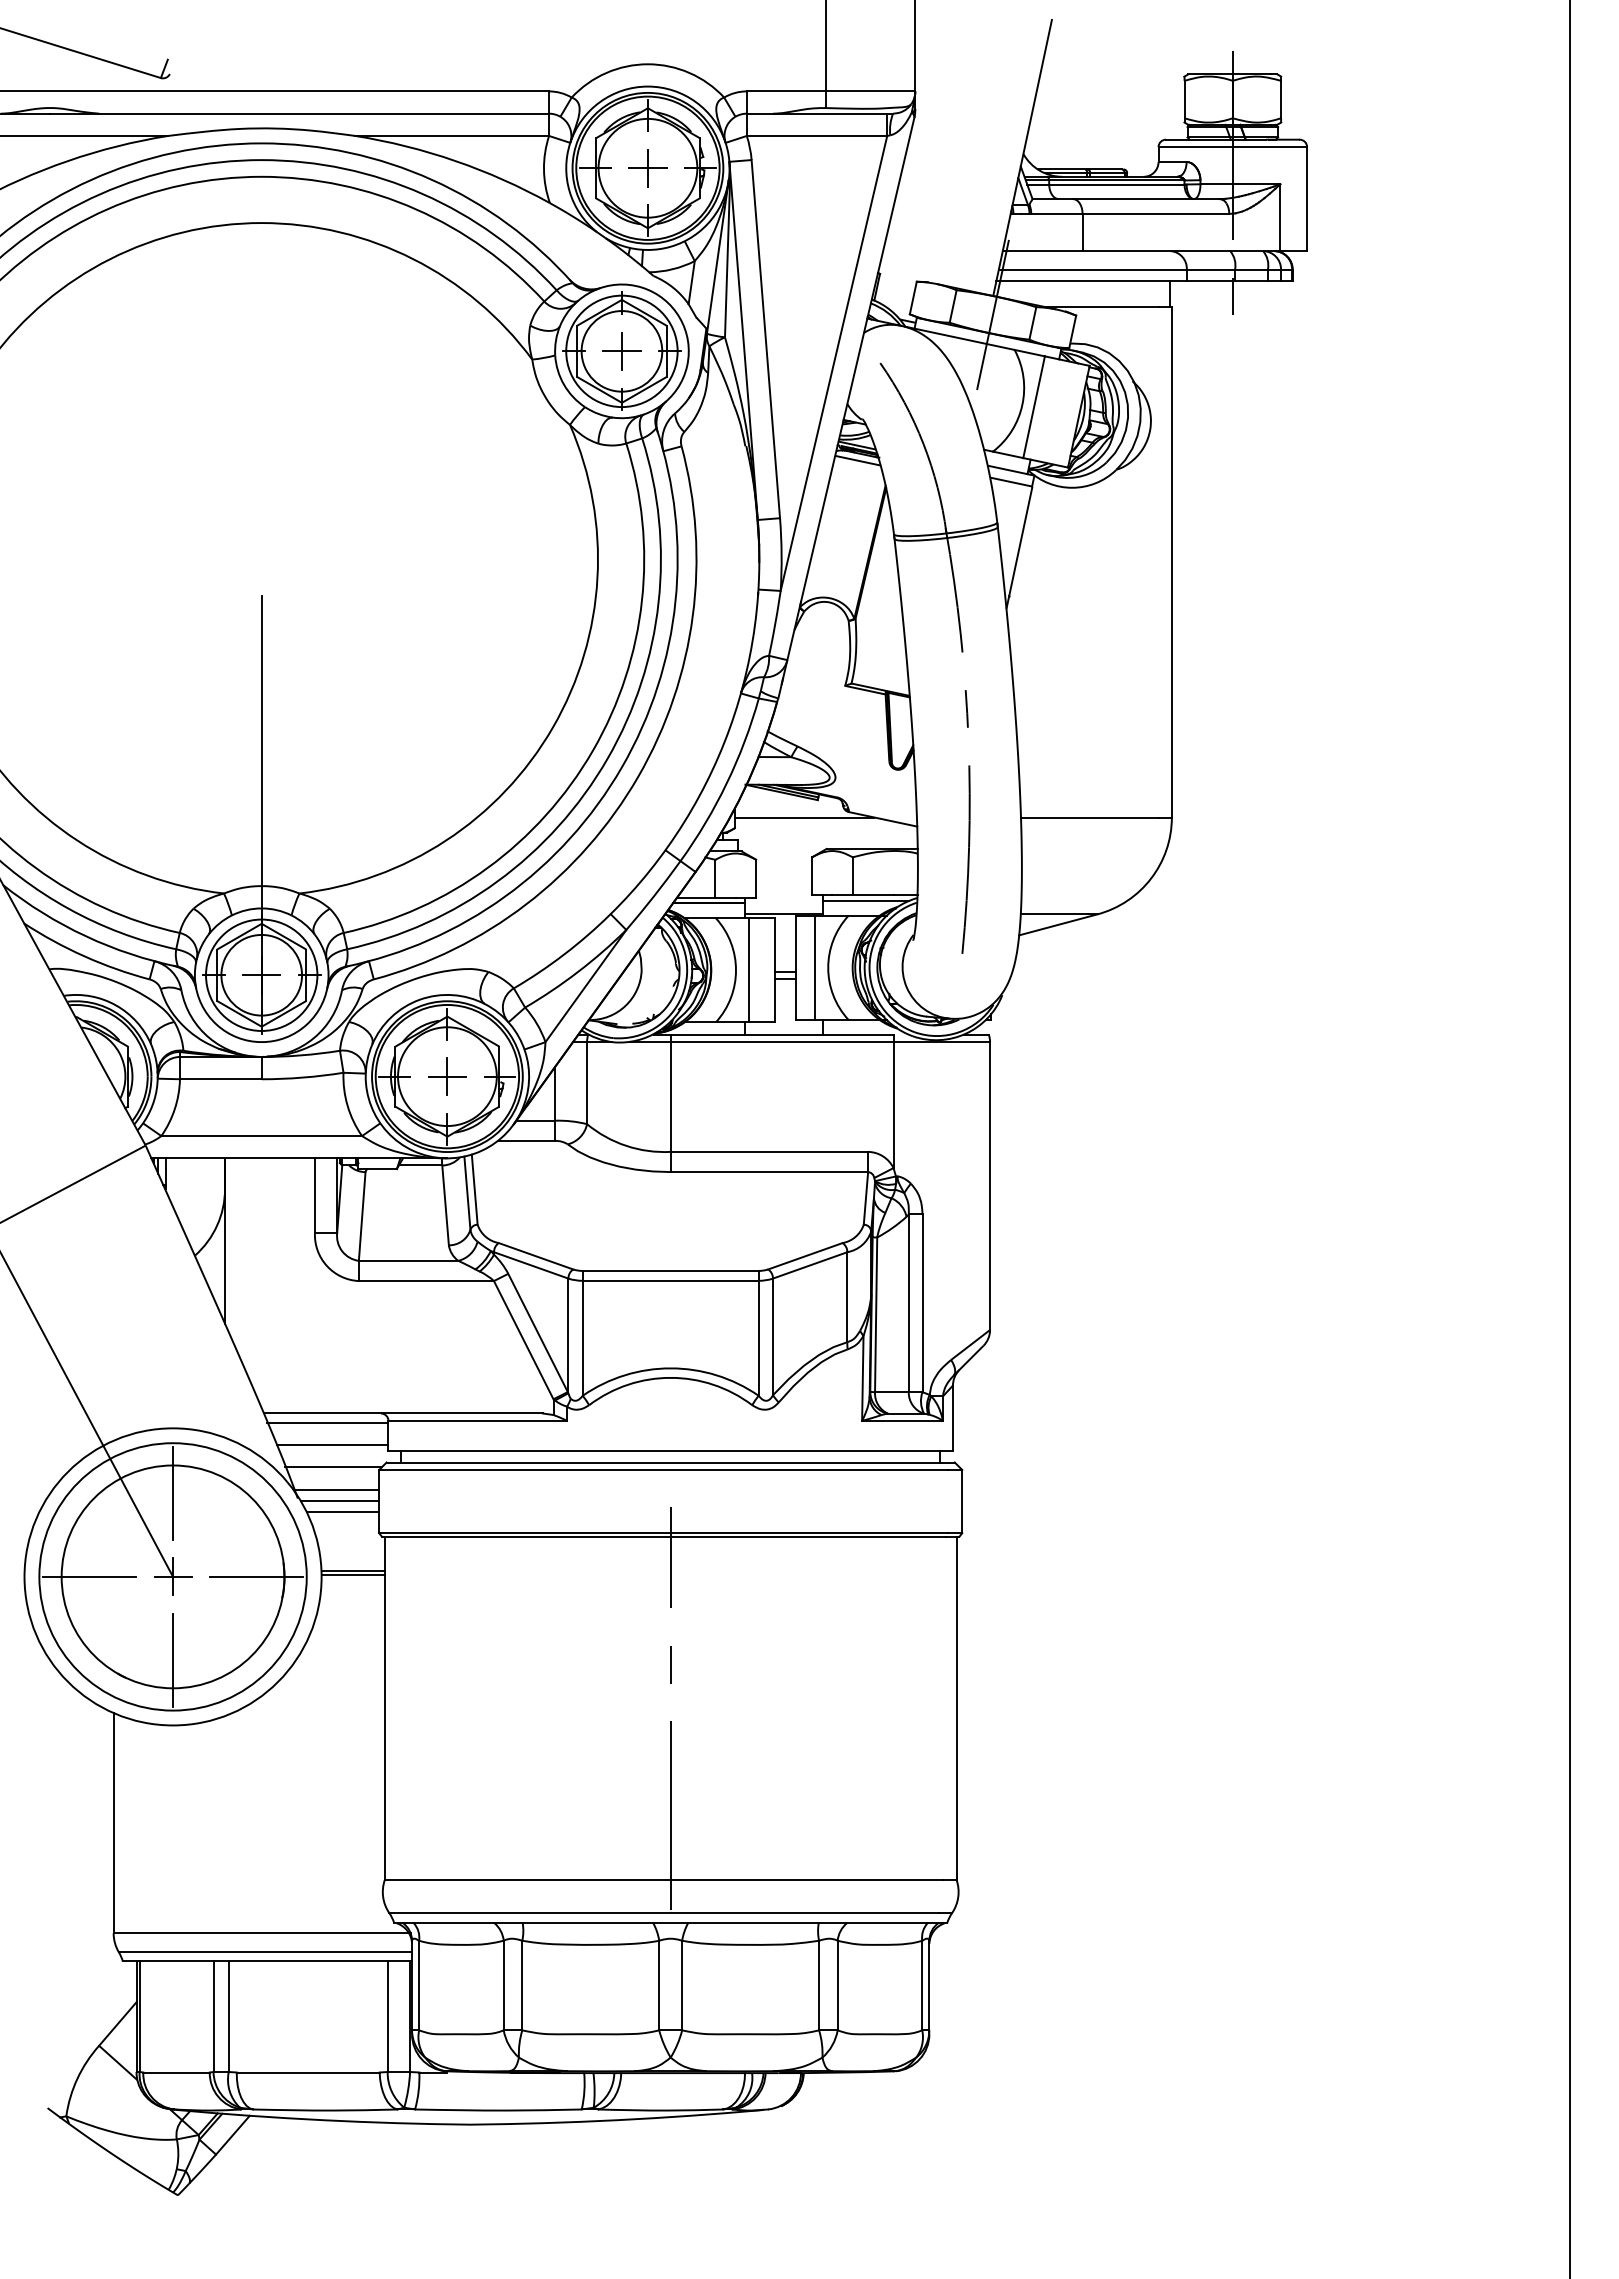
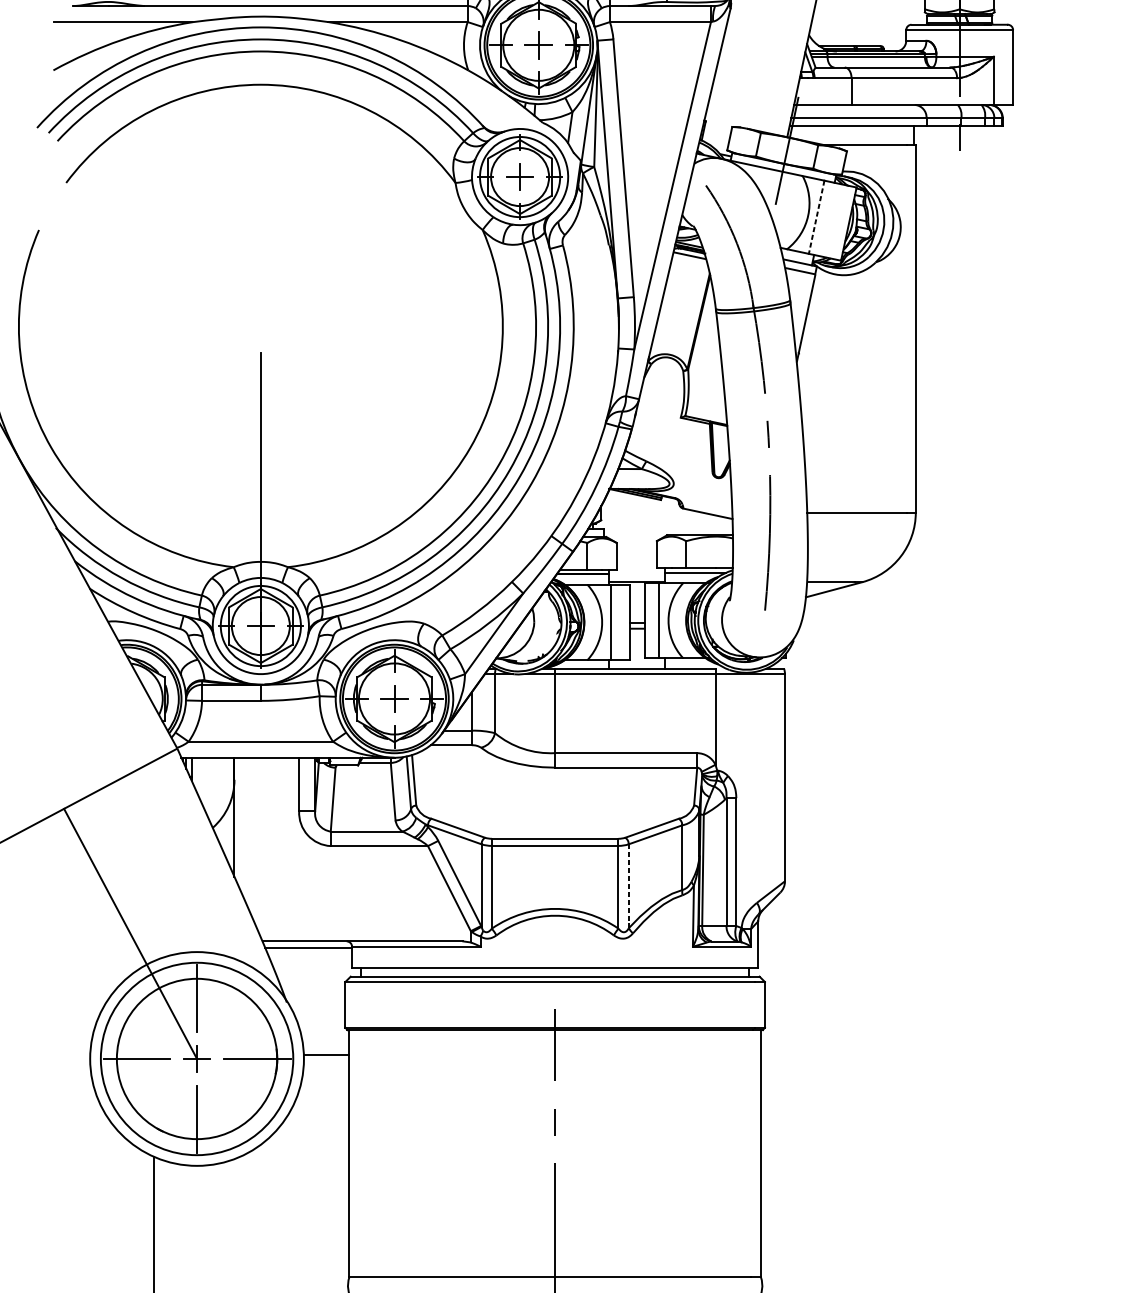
line: (1034, 407) -> (816, 217), solid -> dashed
line: (804, 817) -> (651, 512), removed
line: (772, 1337) -> (628, 886), solid -> dashed
line: (332, 1445) -> (311, 964), removed
line: (333, 1467) -> (312, 980), removed
line: (336, 1489) -> (314, 996), removed
line: (339, 1500) -> (316, 1003), removed
line: (342, 1512) -> (318, 1012), removed
line: (352, 1575) -> (326, 1057), removed

